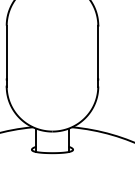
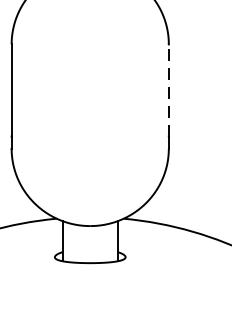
line: (98, 52) -> (169, 90), solid -> dashed

